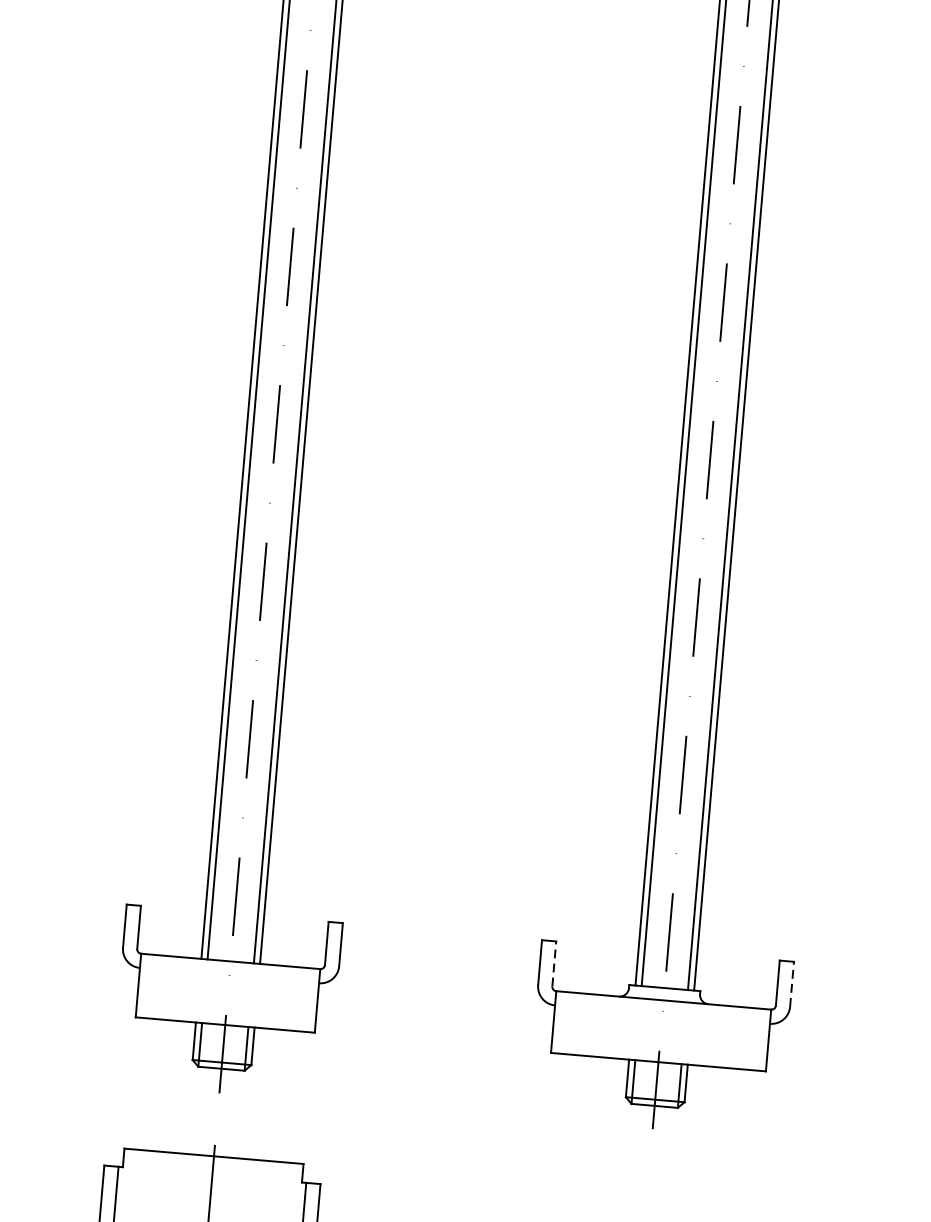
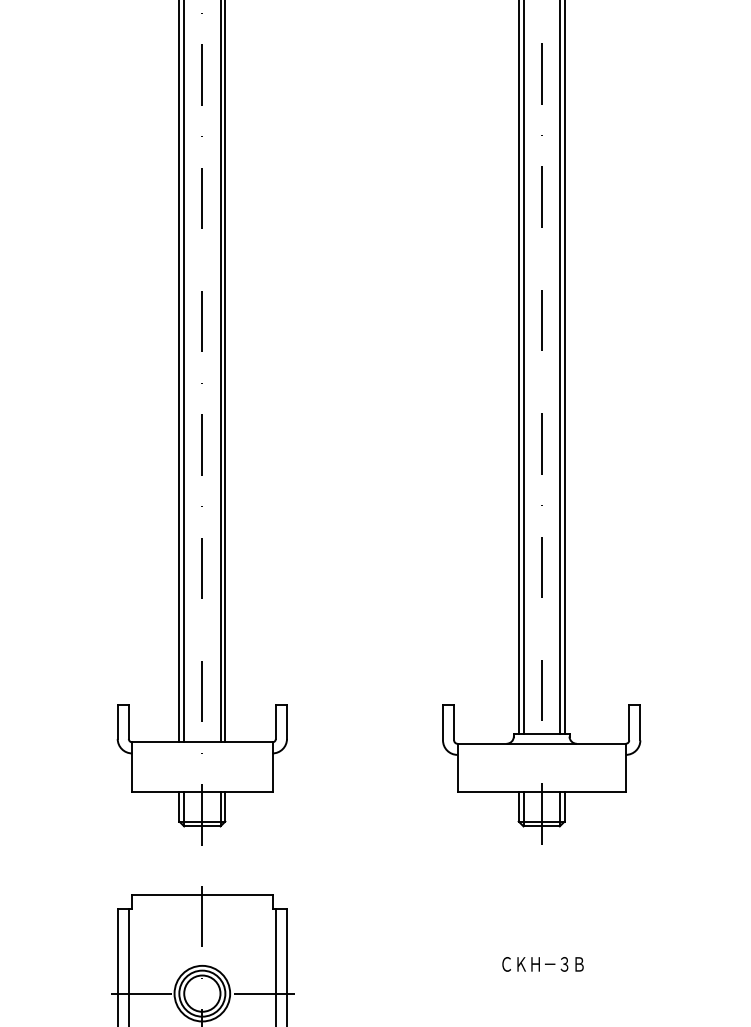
line: (554, 963) -> (454, 722), dashed -> solid
line: (792, 984) -> (640, 722), dashed -> solid

